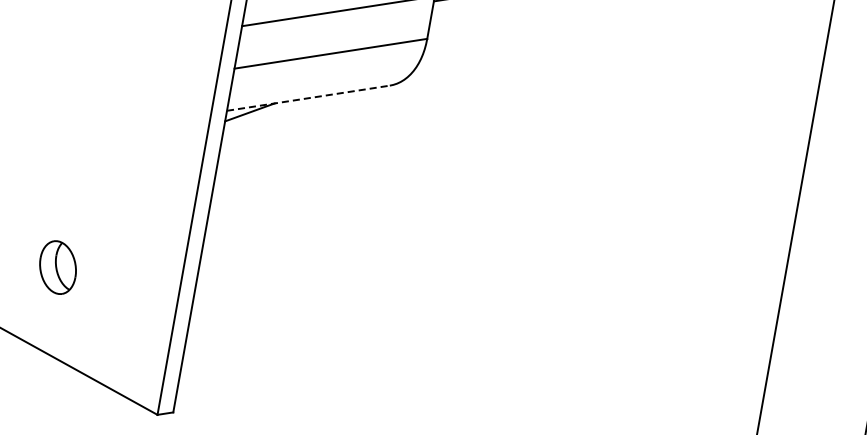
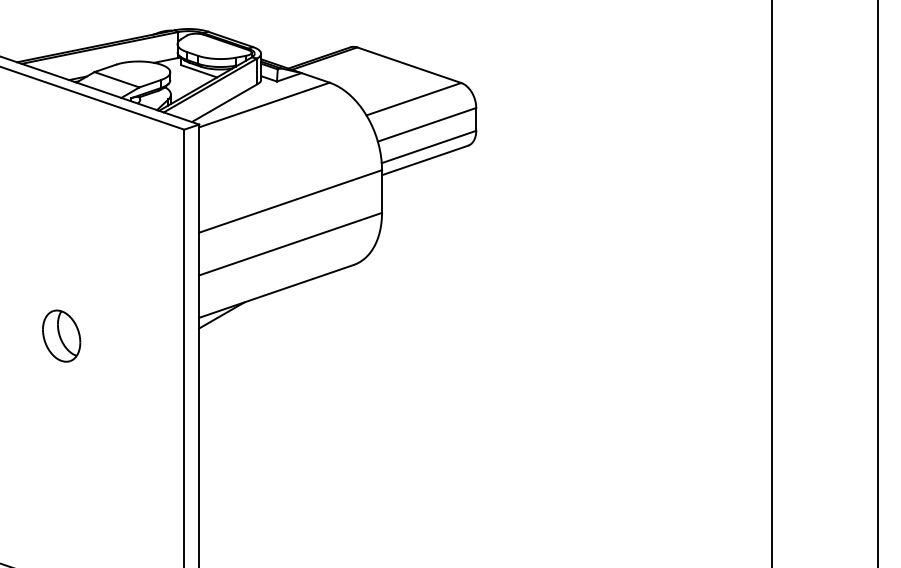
line: (308, 98) -> (276, 291), dashed -> solid
part: (58, 266) -> (61, 335), moved

